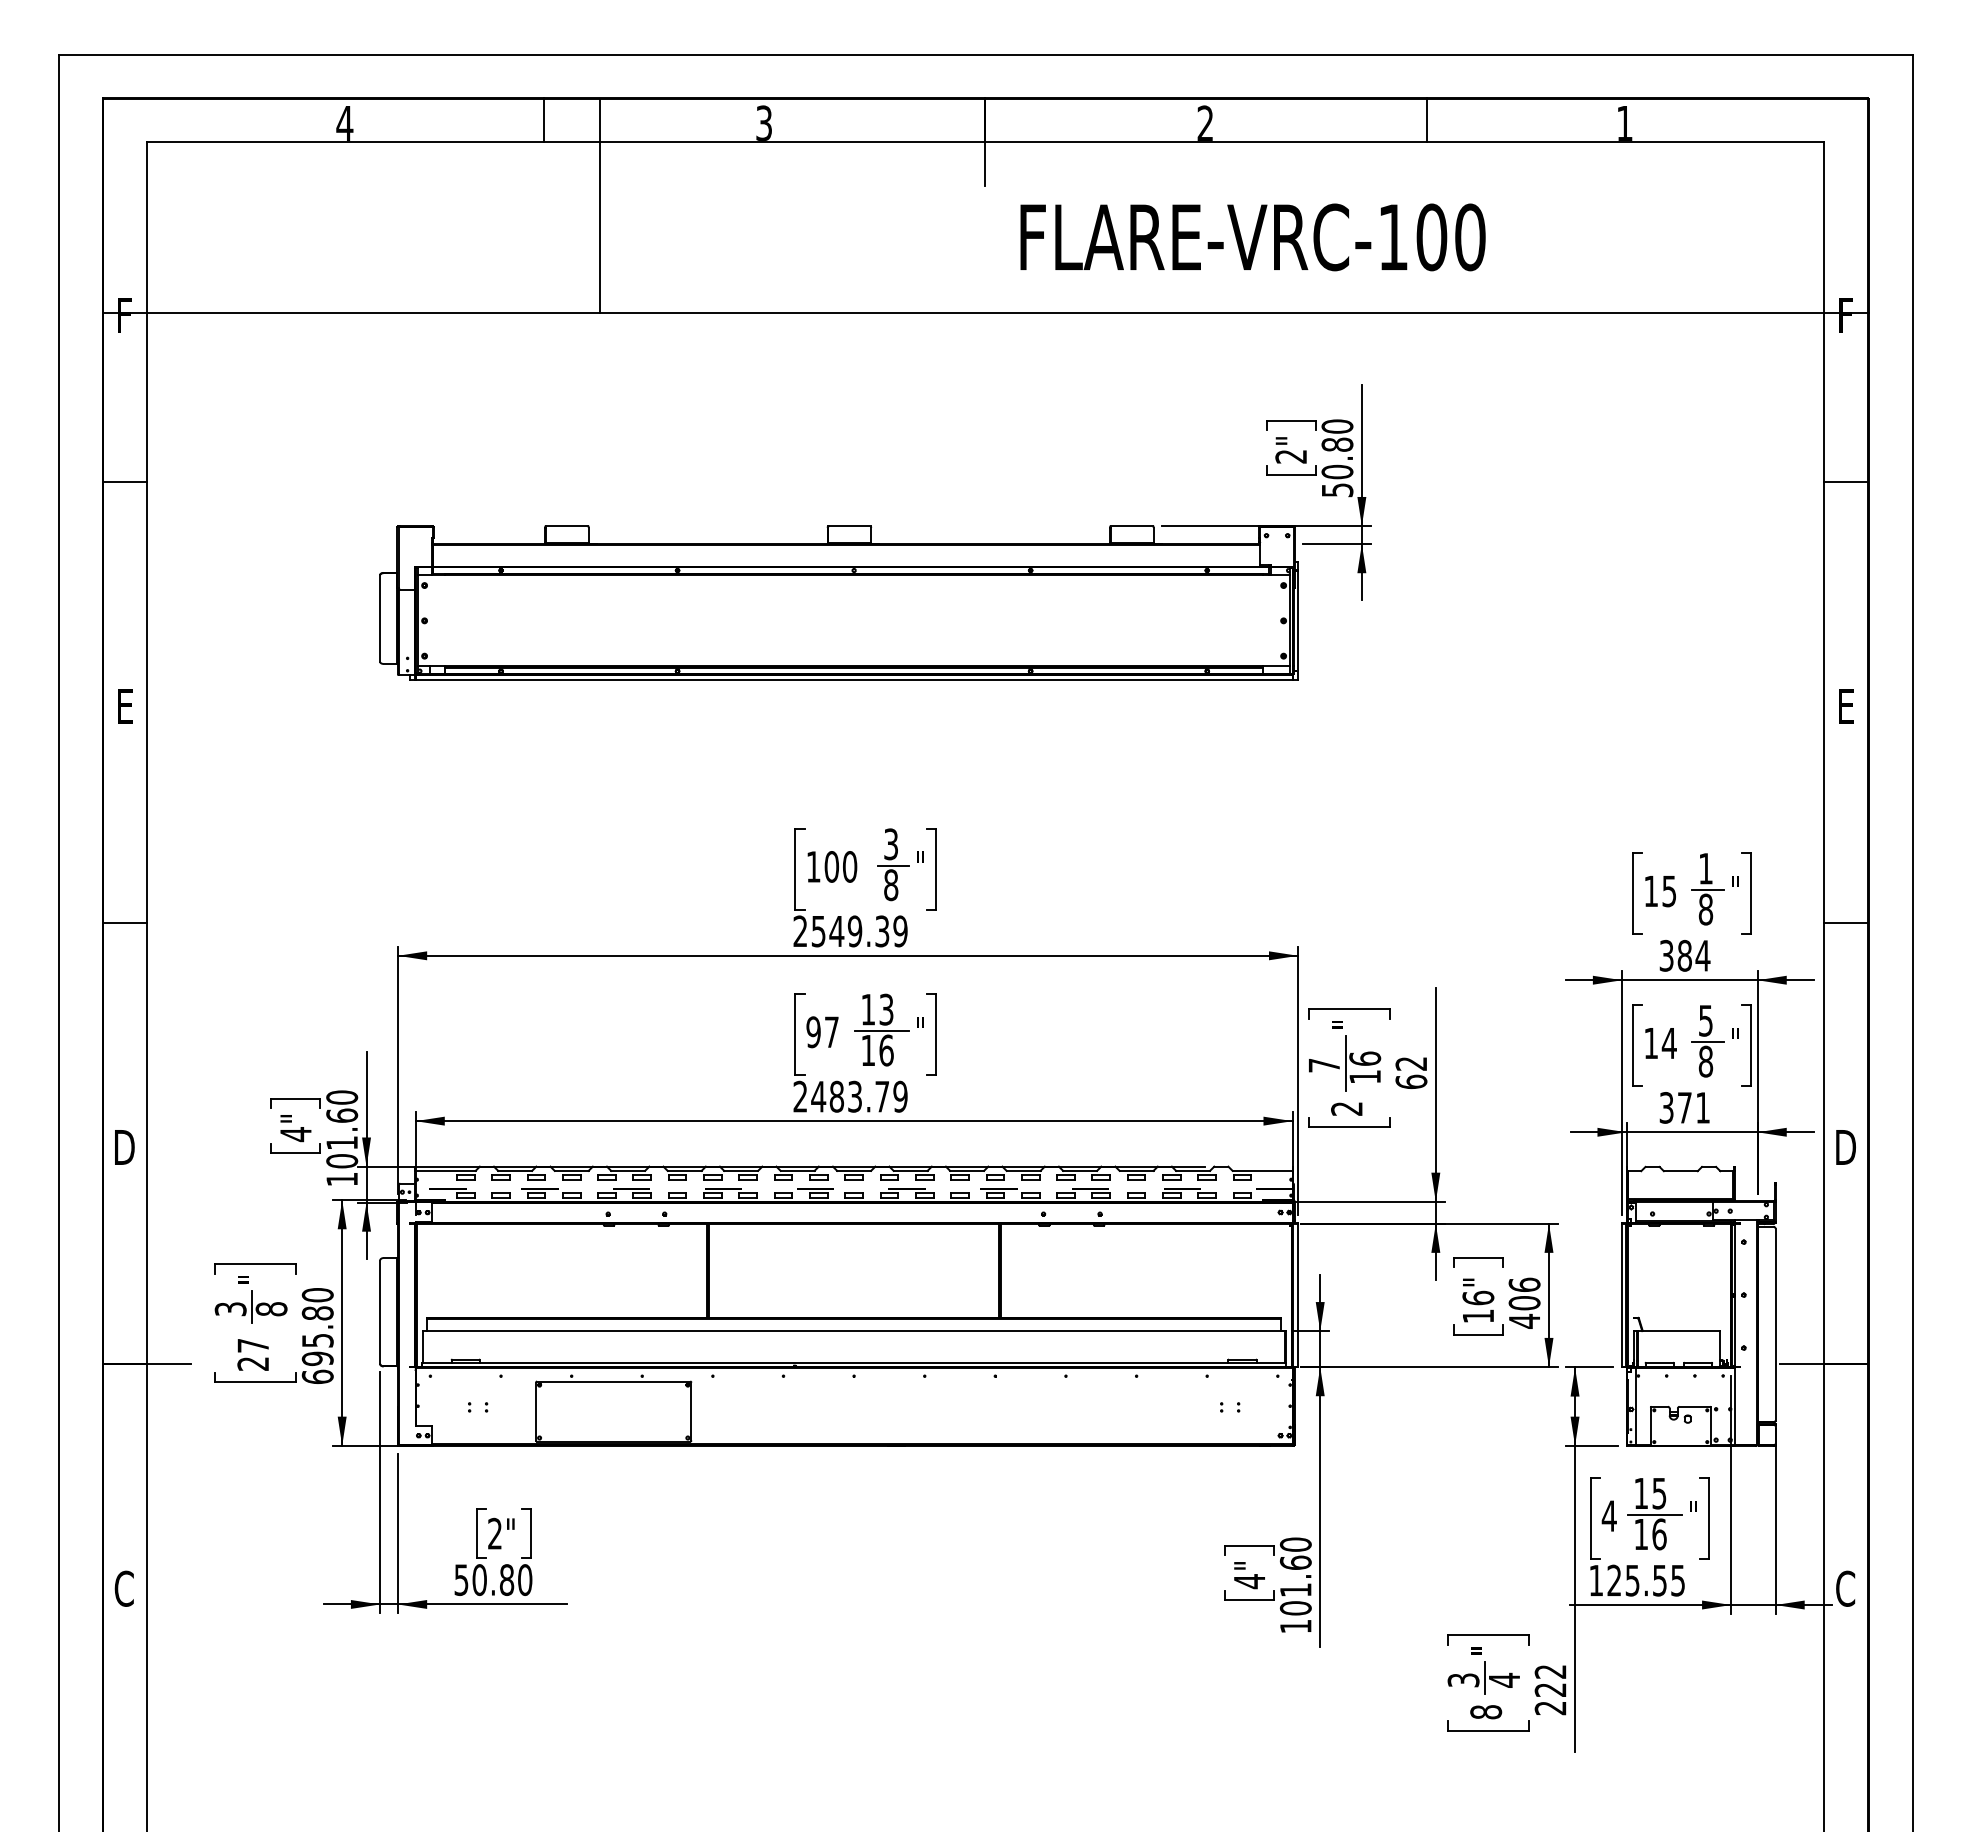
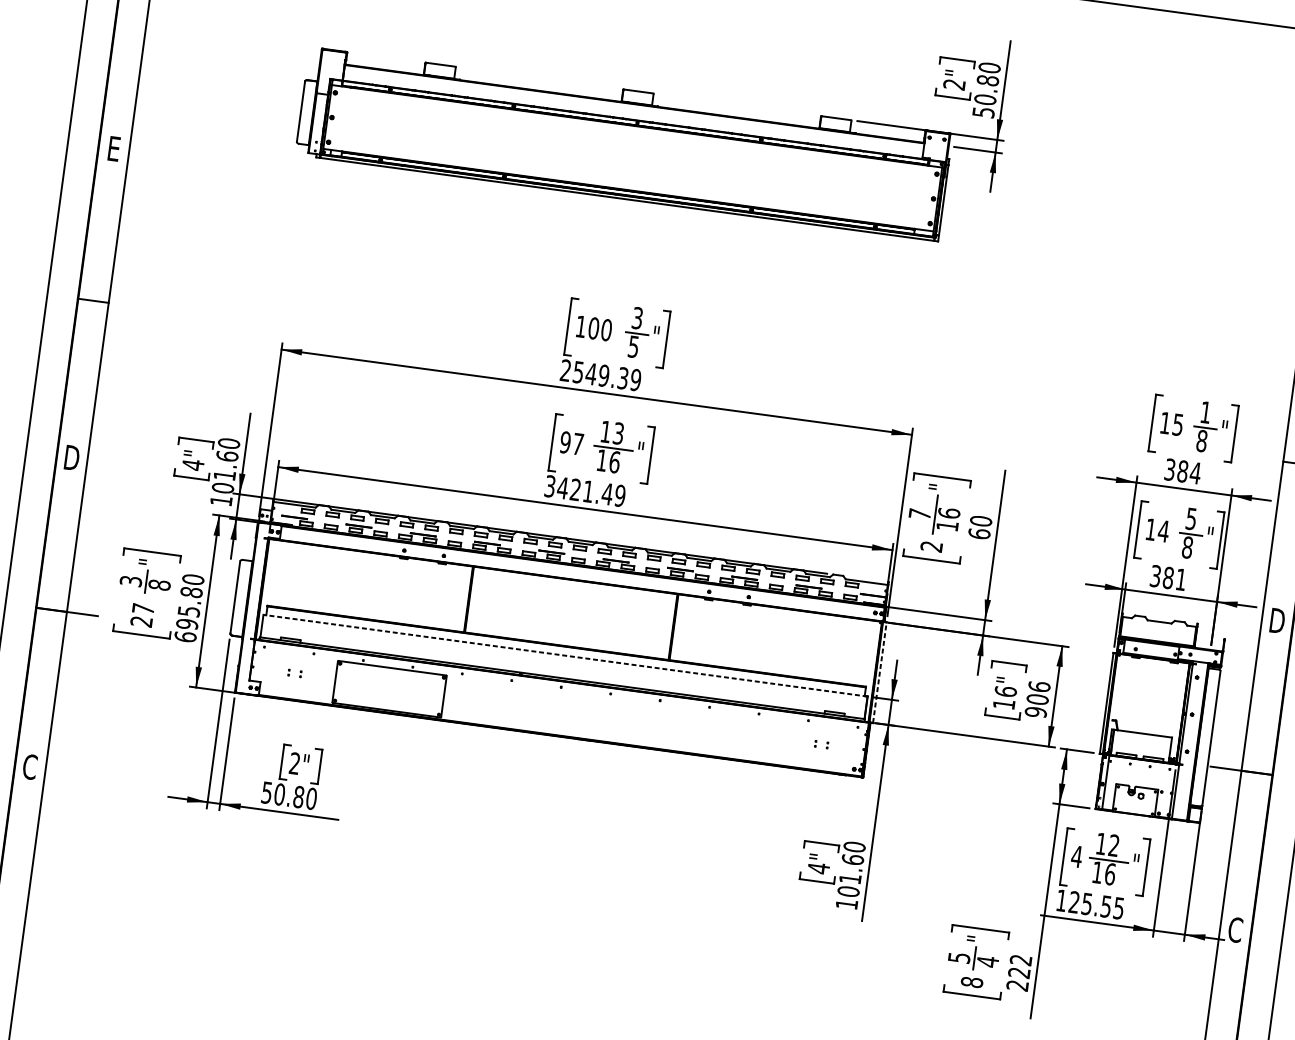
text: (891, 885) -> (633, 347), 8 -> 5
text: (1411, 1063) -> (981, 521), 62 -> 60
text: (841, 1096) -> (578, 490), 2483.79 -> 3421.49
text: (1684, 1107) -> (1168, 577), 371 -> 381
line: (1298, 1295) -> (880, 672), solid -> dashed
text: (1524, 1320) -> (1036, 711), 406 -> 906
line: (853, 1331) -> (565, 655), solid -> dashed
text: (1659, 1493) -> (1114, 845), 15 -> 12
text: (1462, 1679) -> (958, 957), 3 -> 5

